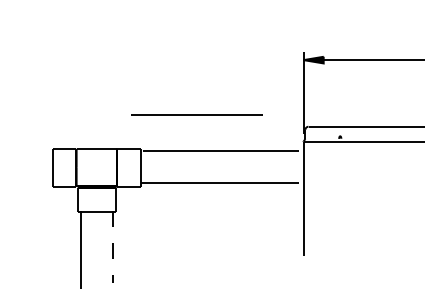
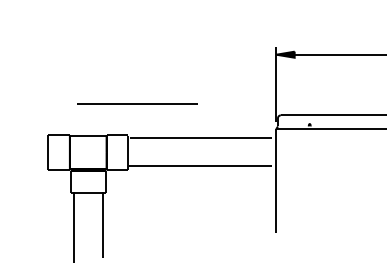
line: (196, 114) -> (137, 104), moved
line: (112, 247) -> (102, 225), dashed -> solid

